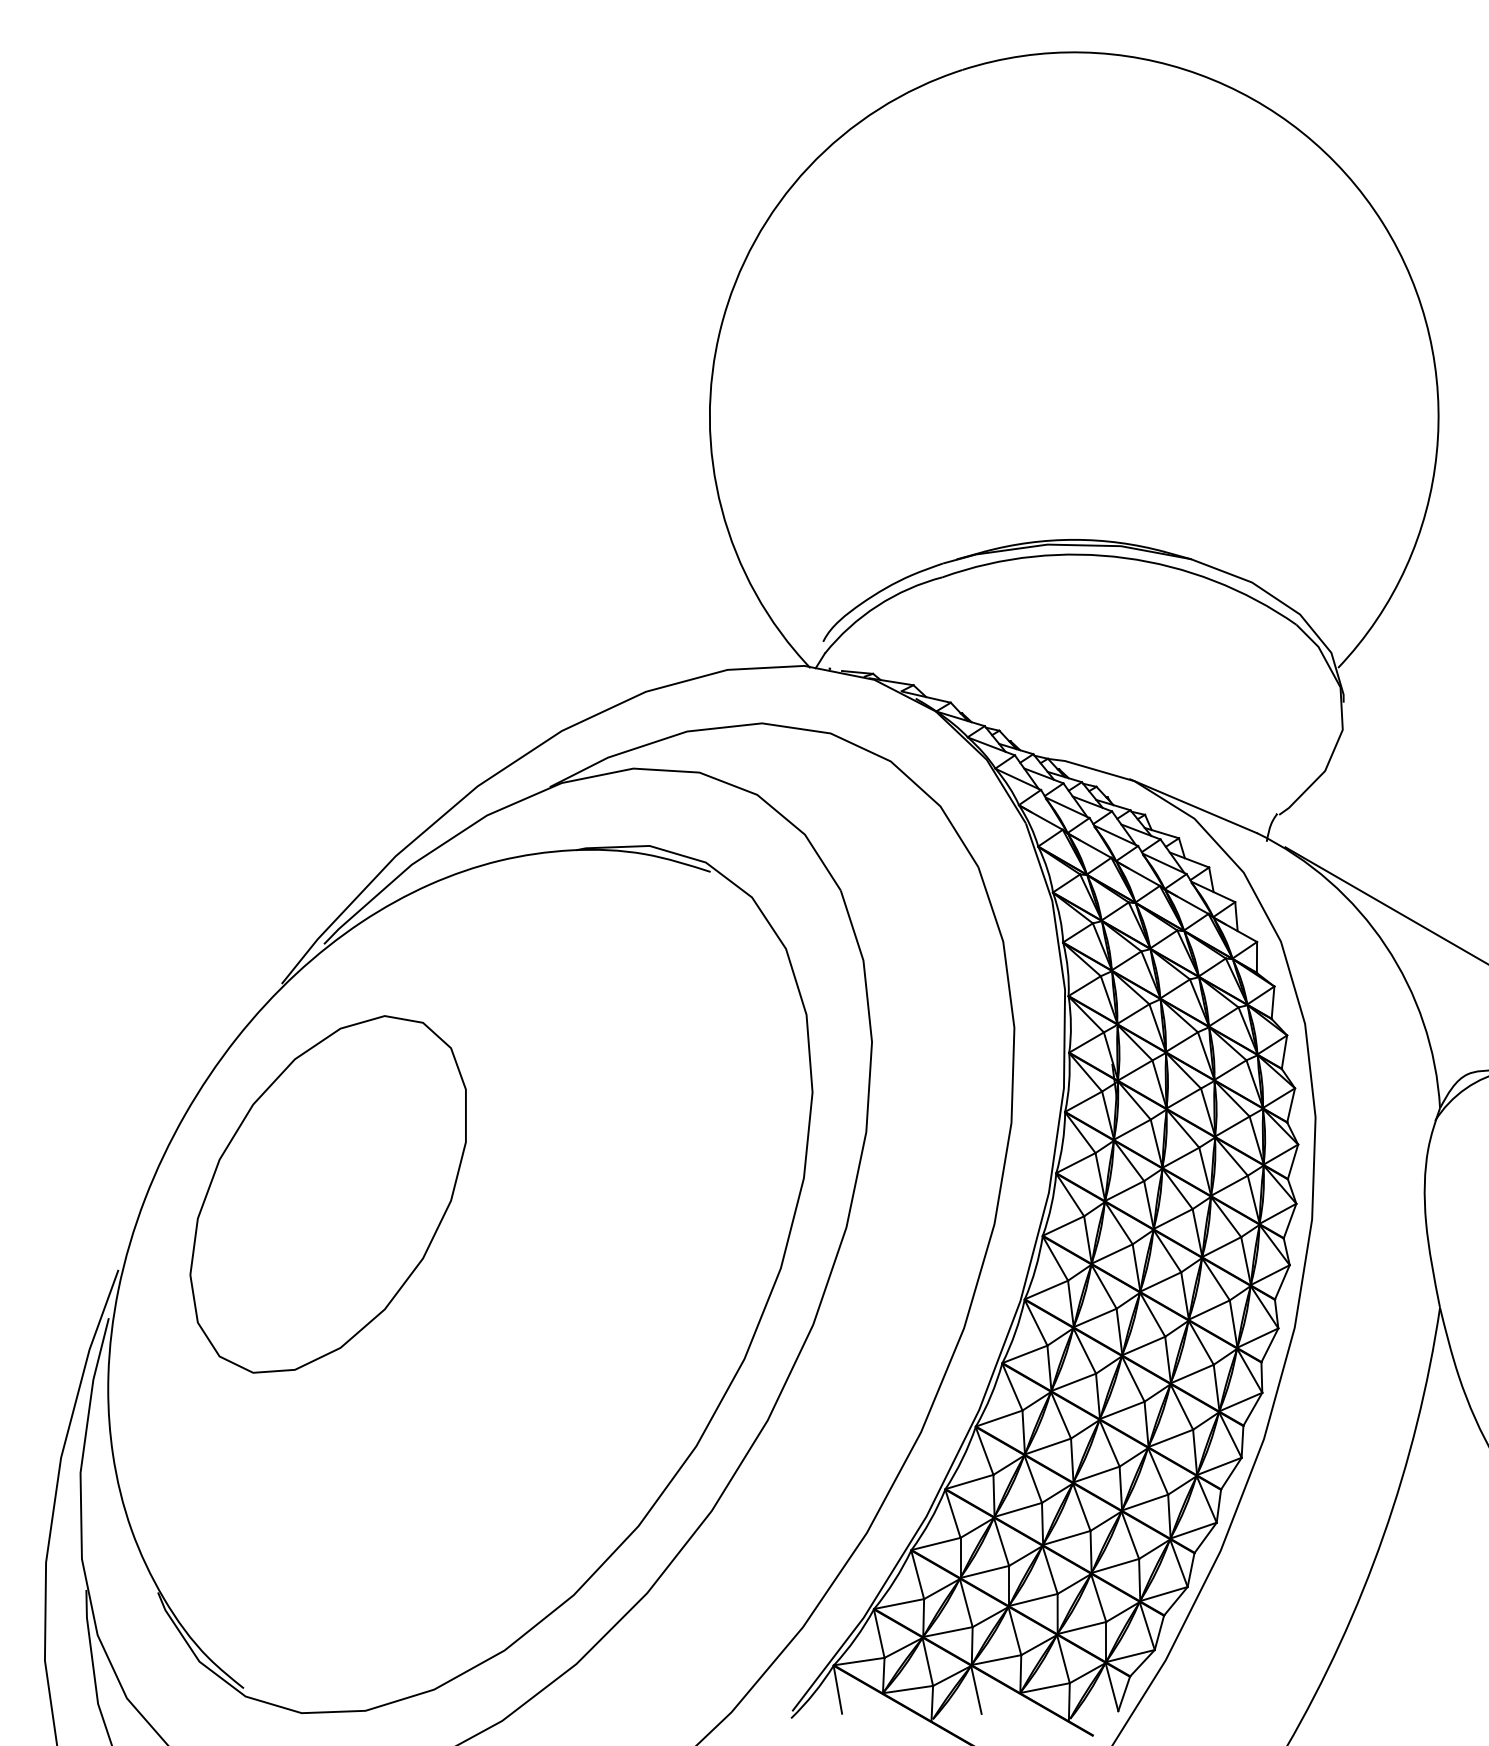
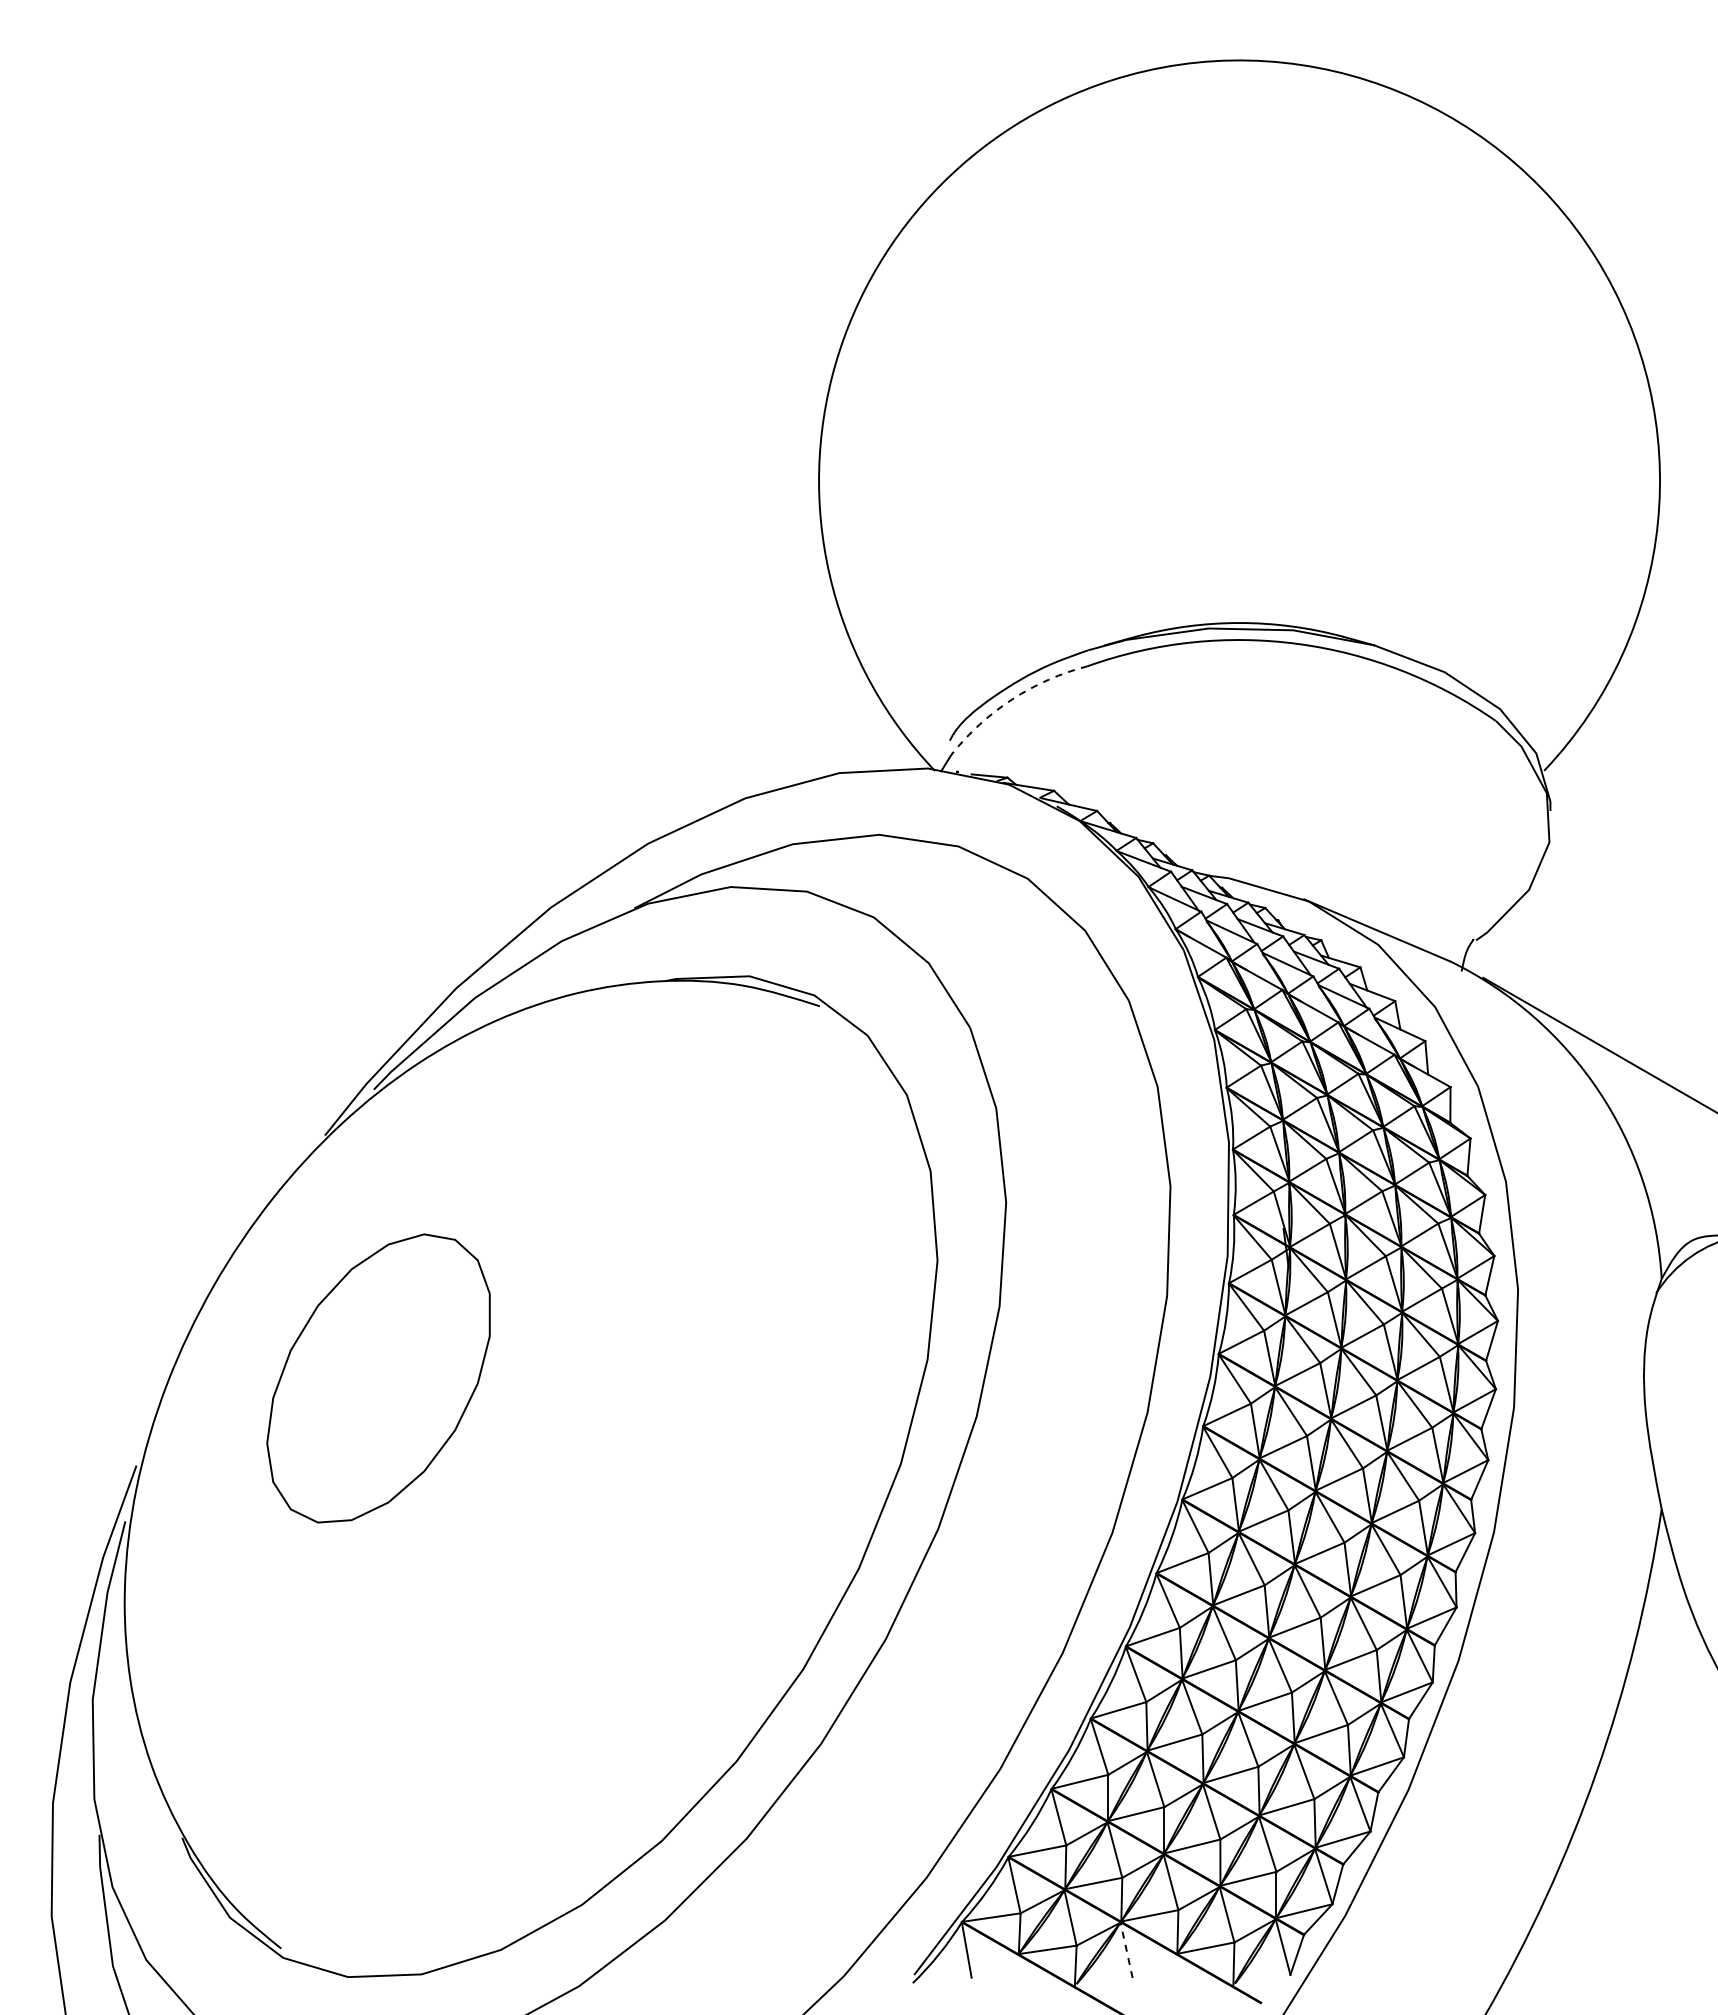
arc: (877, 606) -> (1012, 699), solid -> dashed
part: (328, 1194) -> (378, 1378), size x0.7
line: (976, 1689) -> (1126, 1949), solid -> dashed

